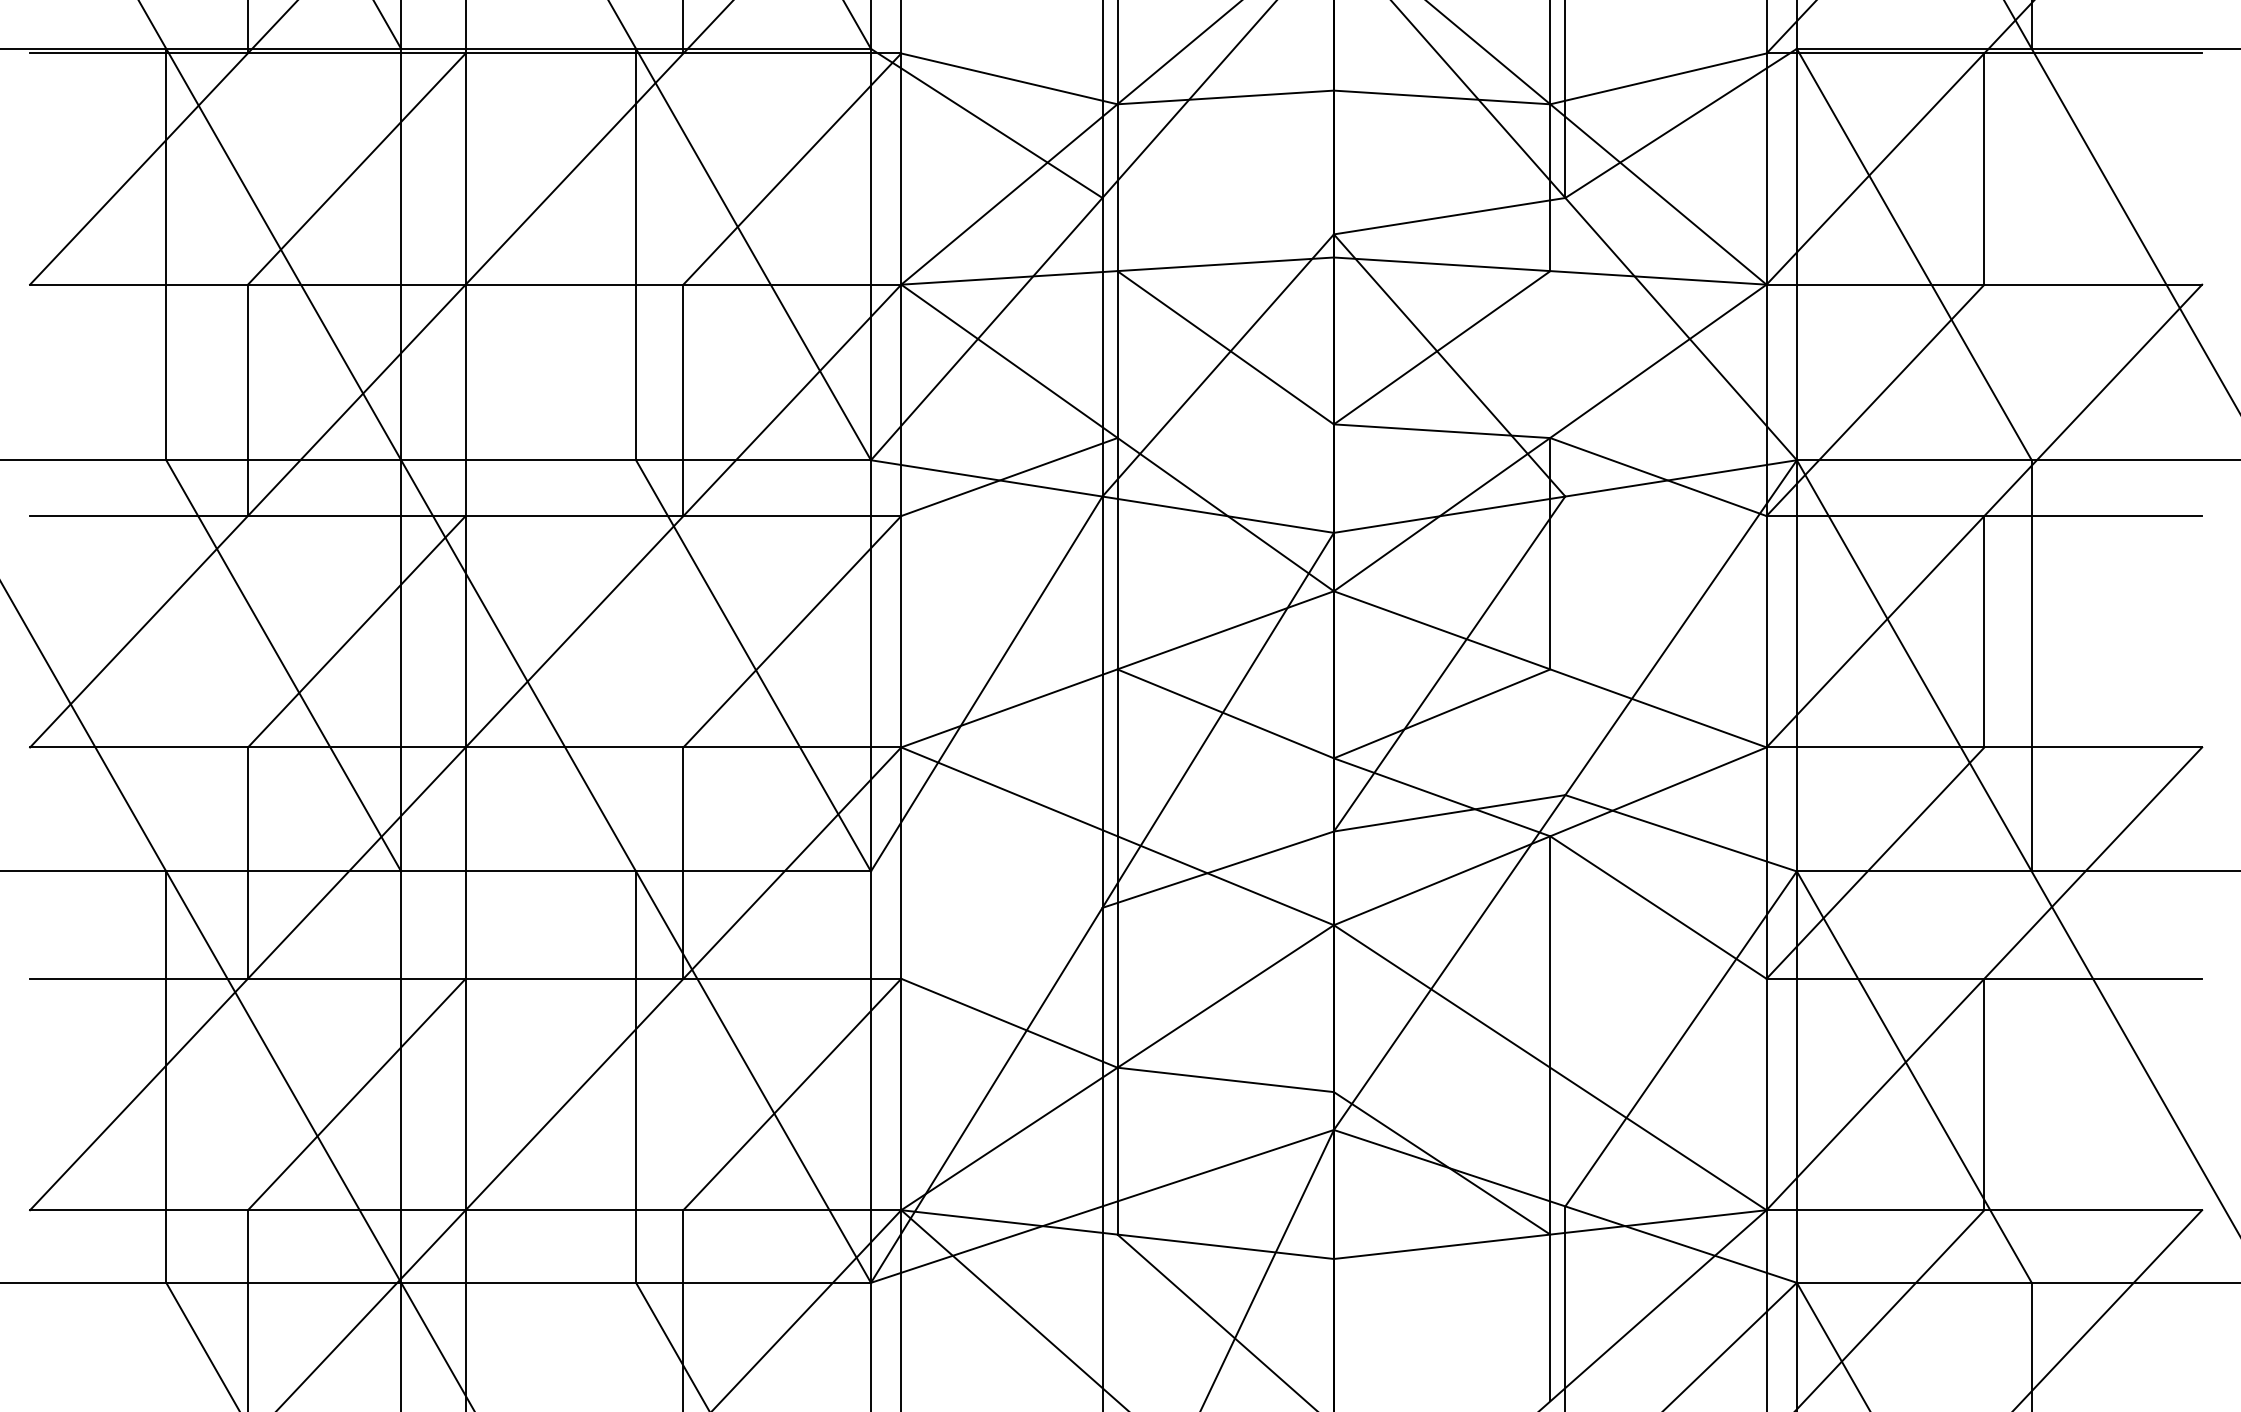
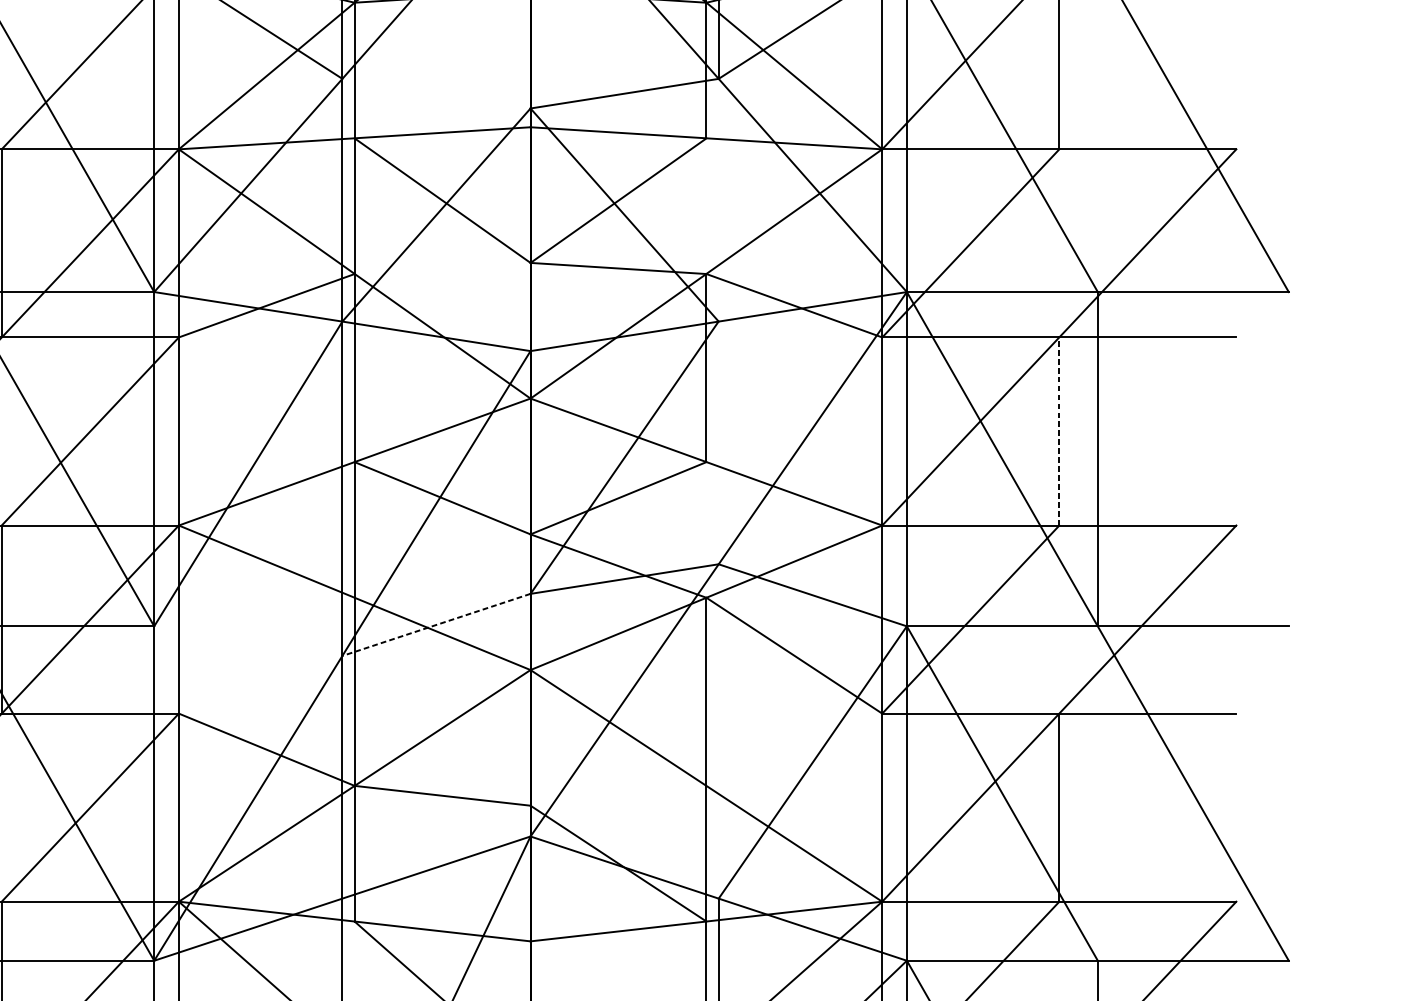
line: (1984, 631) -> (1059, 431), solid -> dashed
line: (1218, 869) -> (436, 624), solid -> dashed

